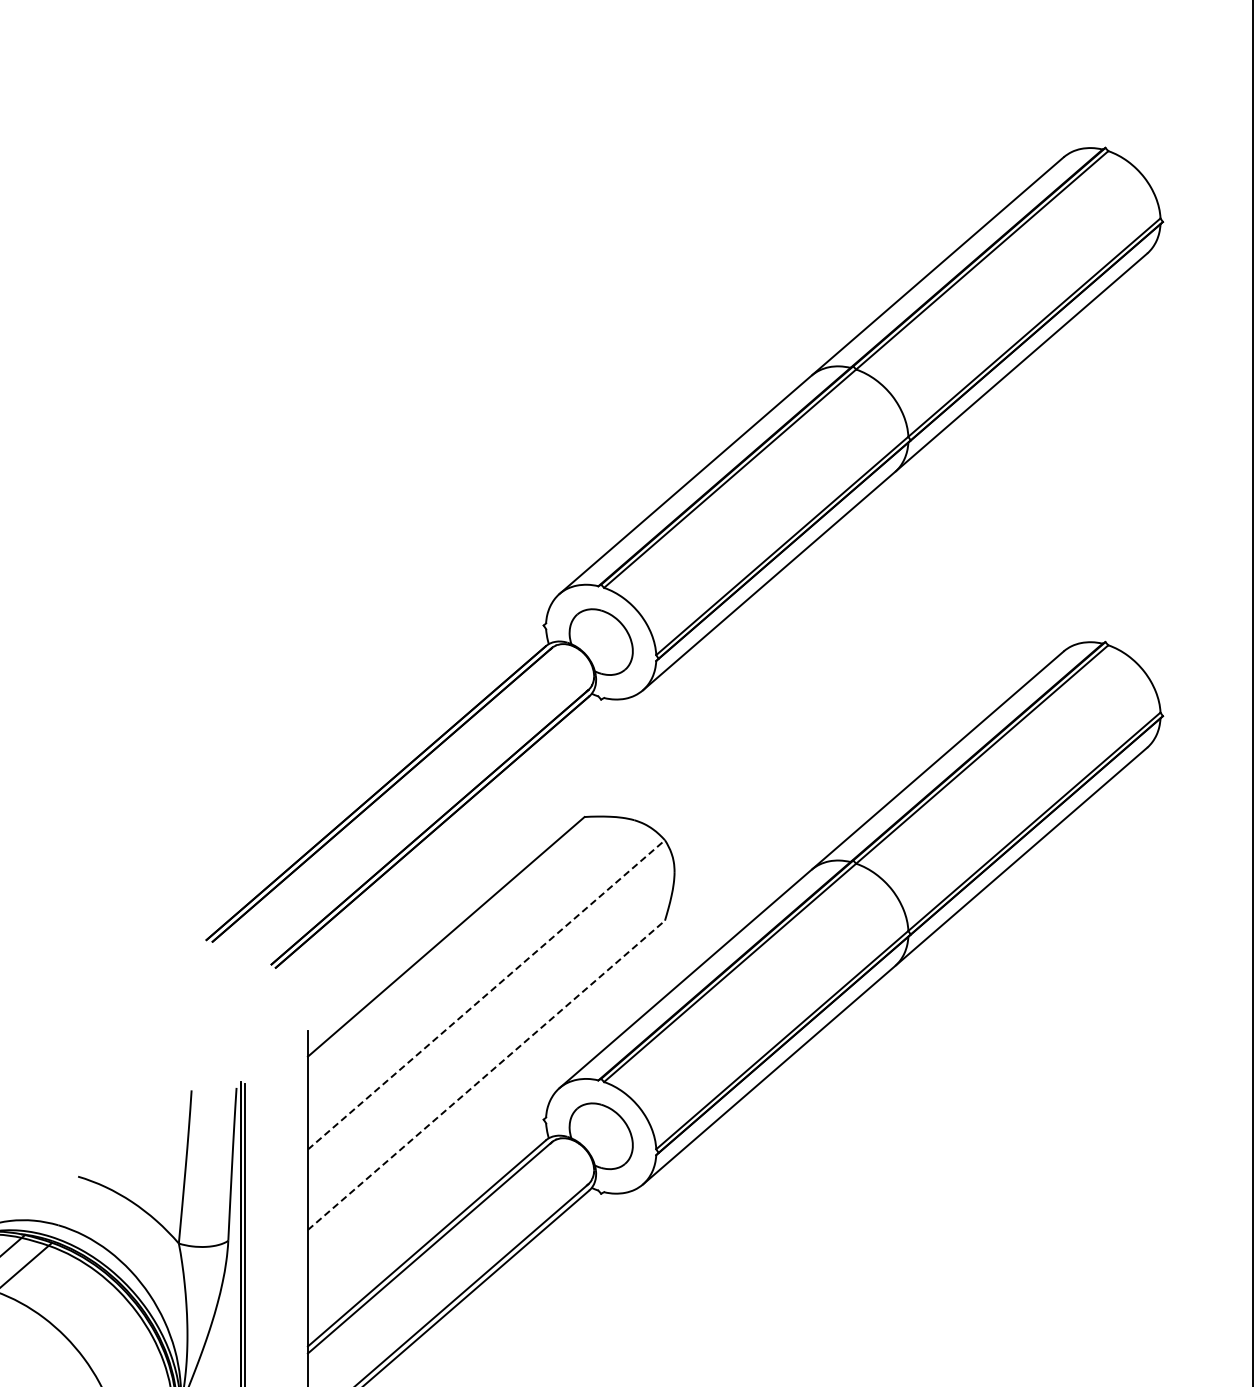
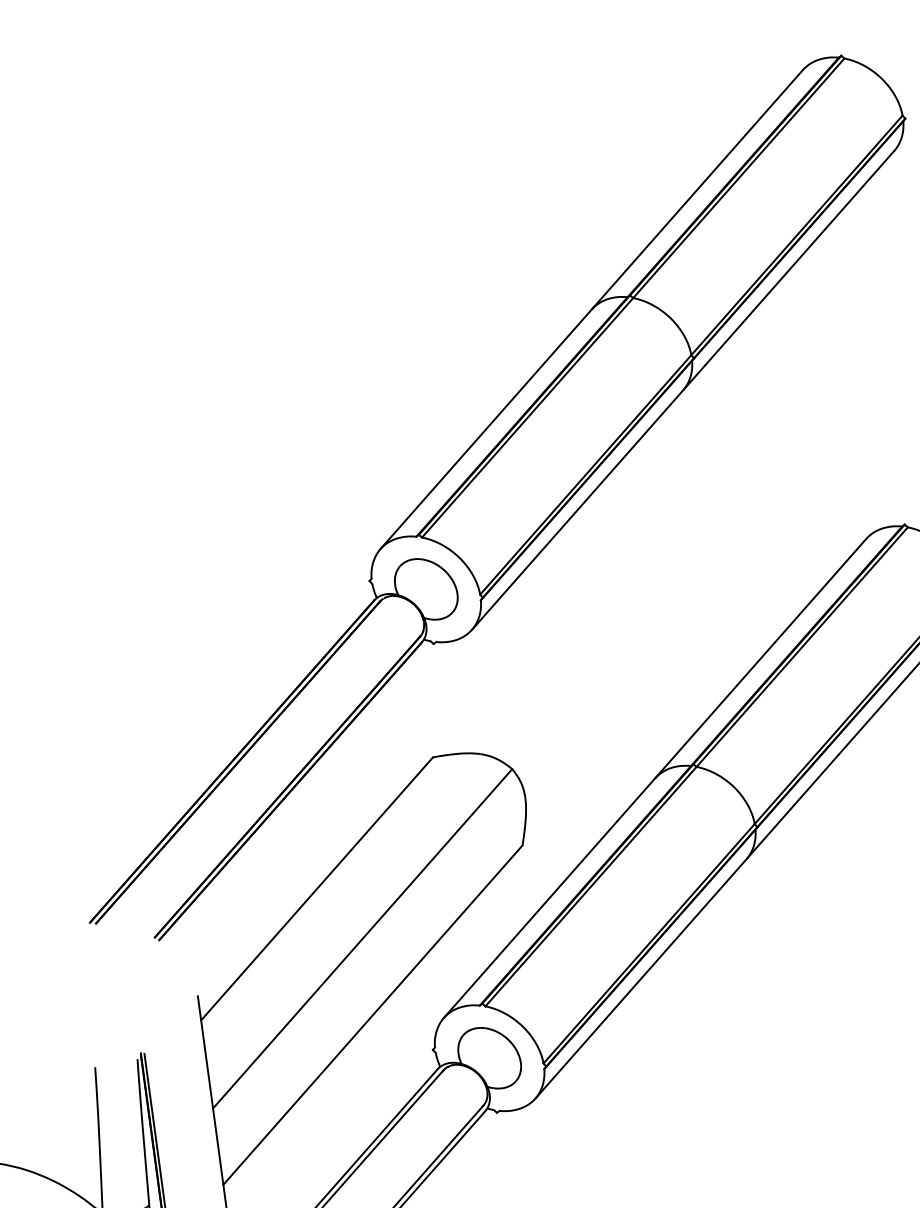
line: (486, 994) -> (362, 938), dashed -> solid
line: (486, 1075) -> (373, 1015), dashed -> solid

